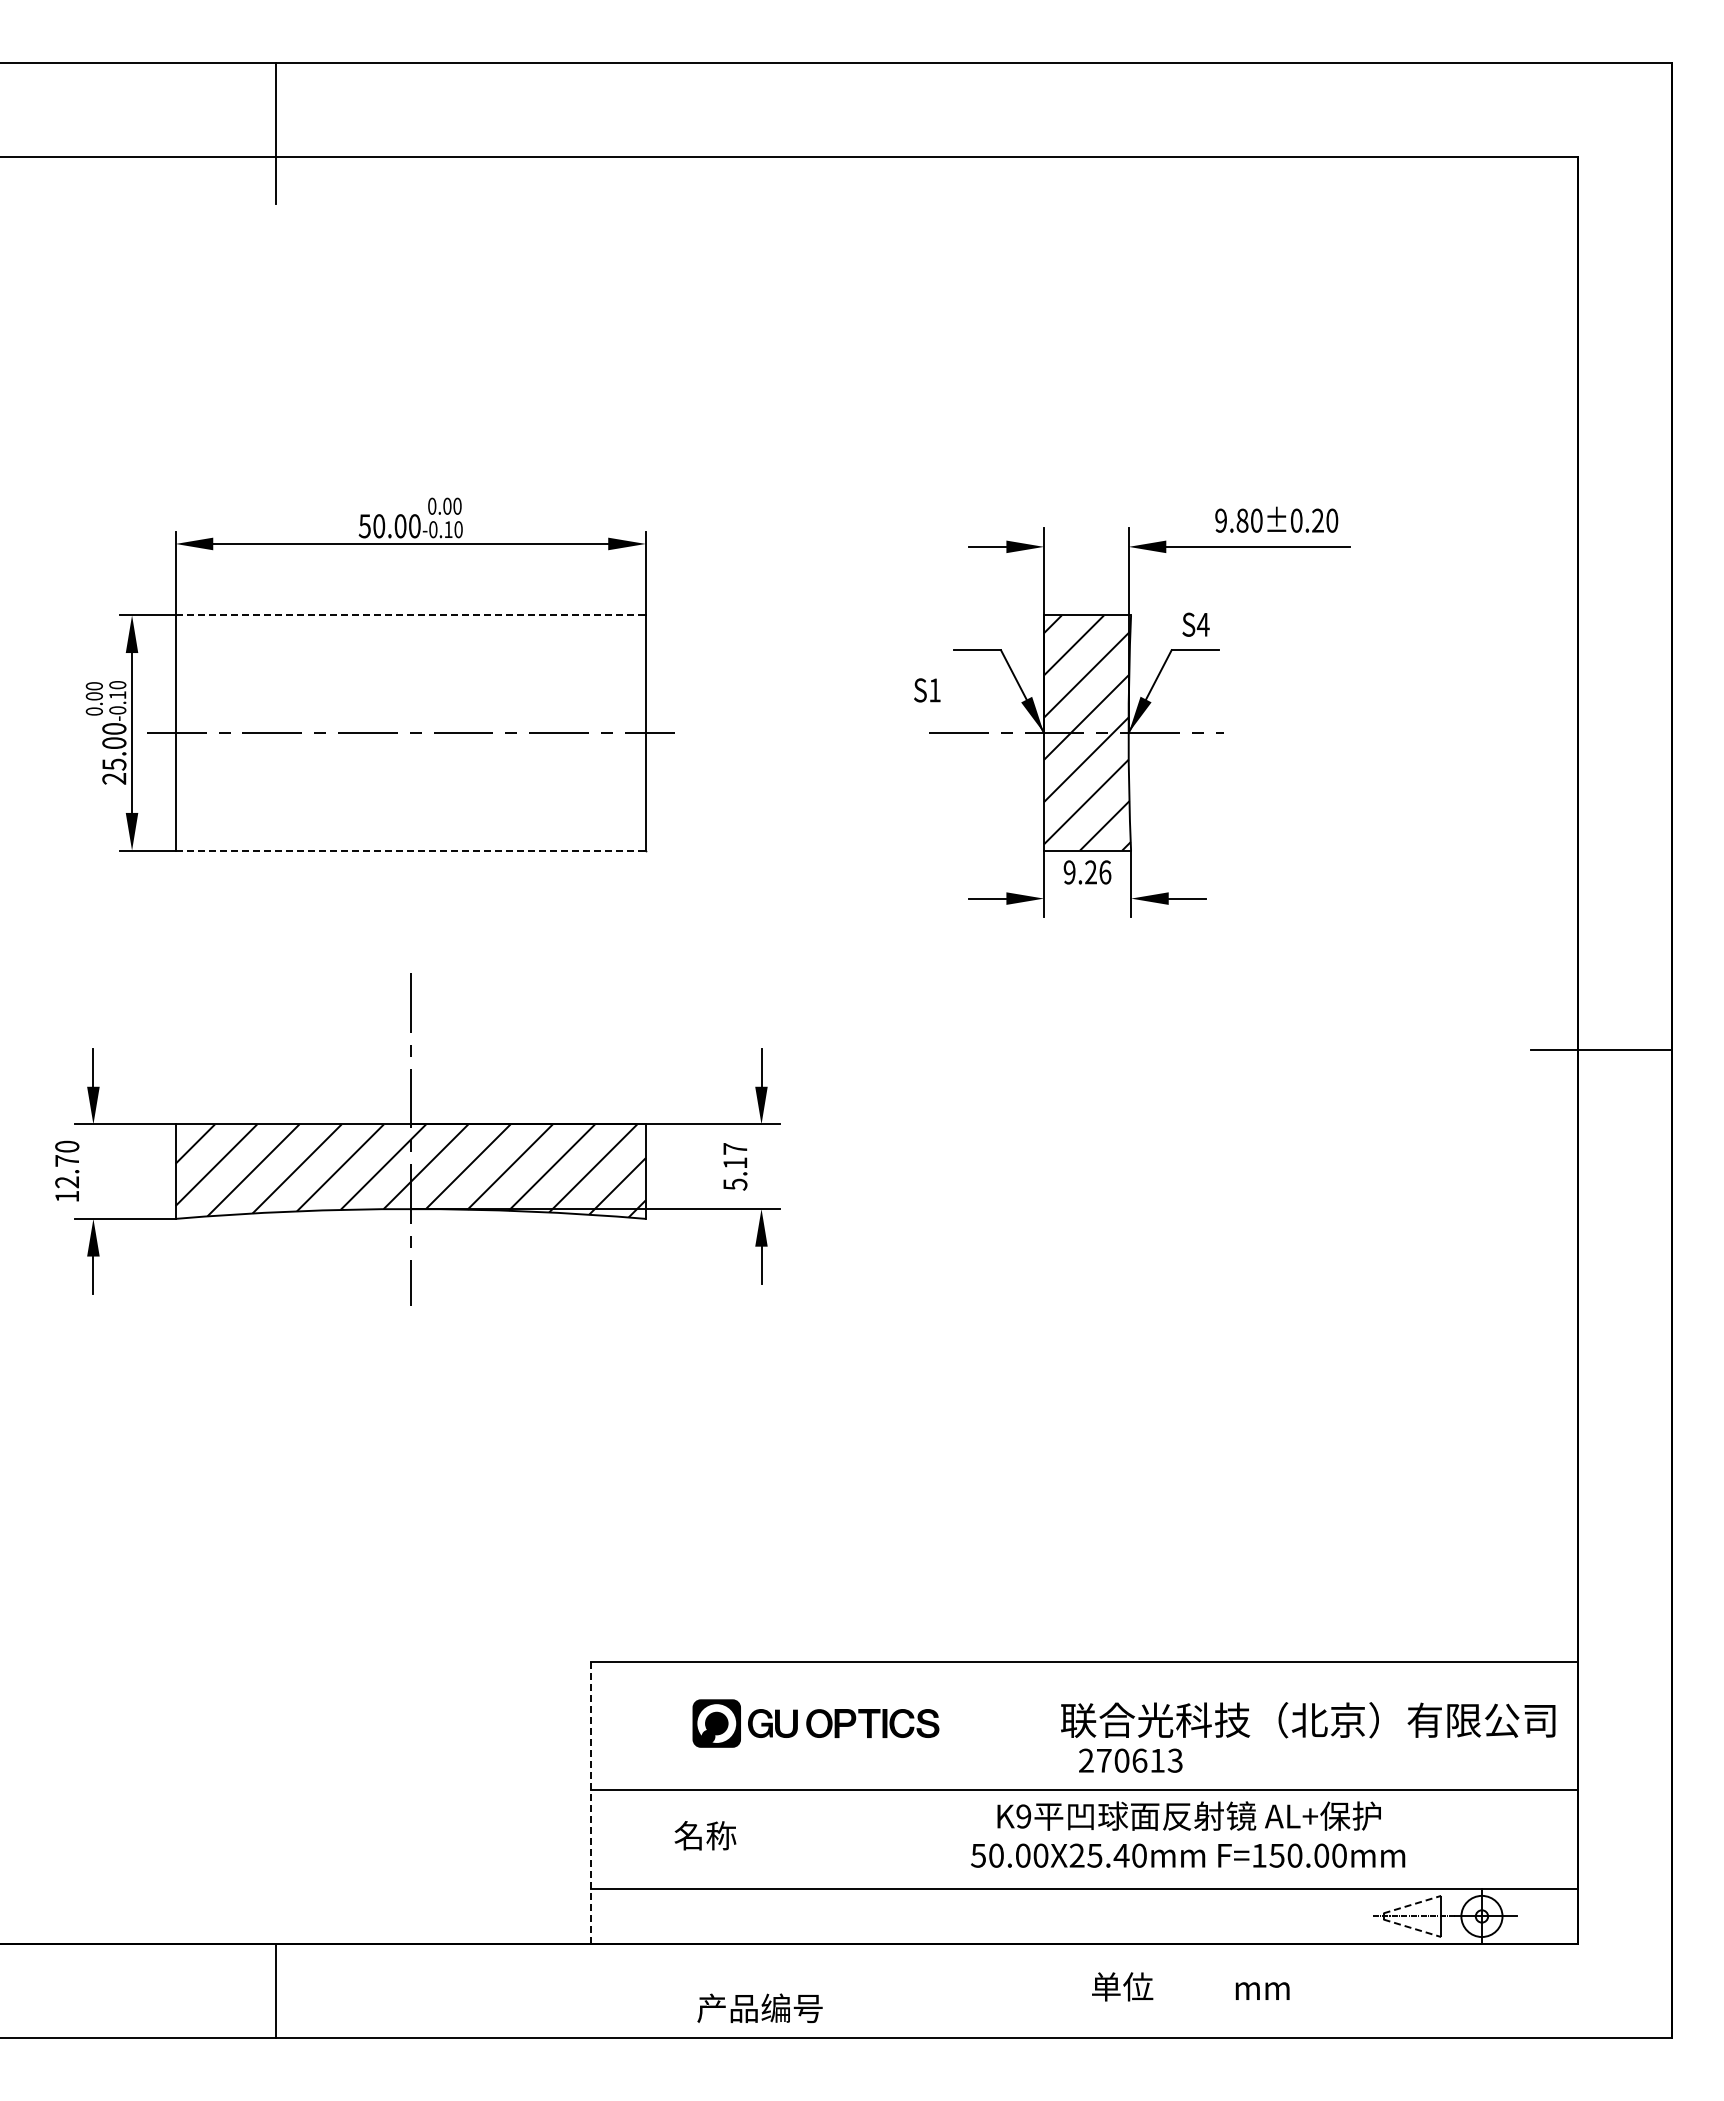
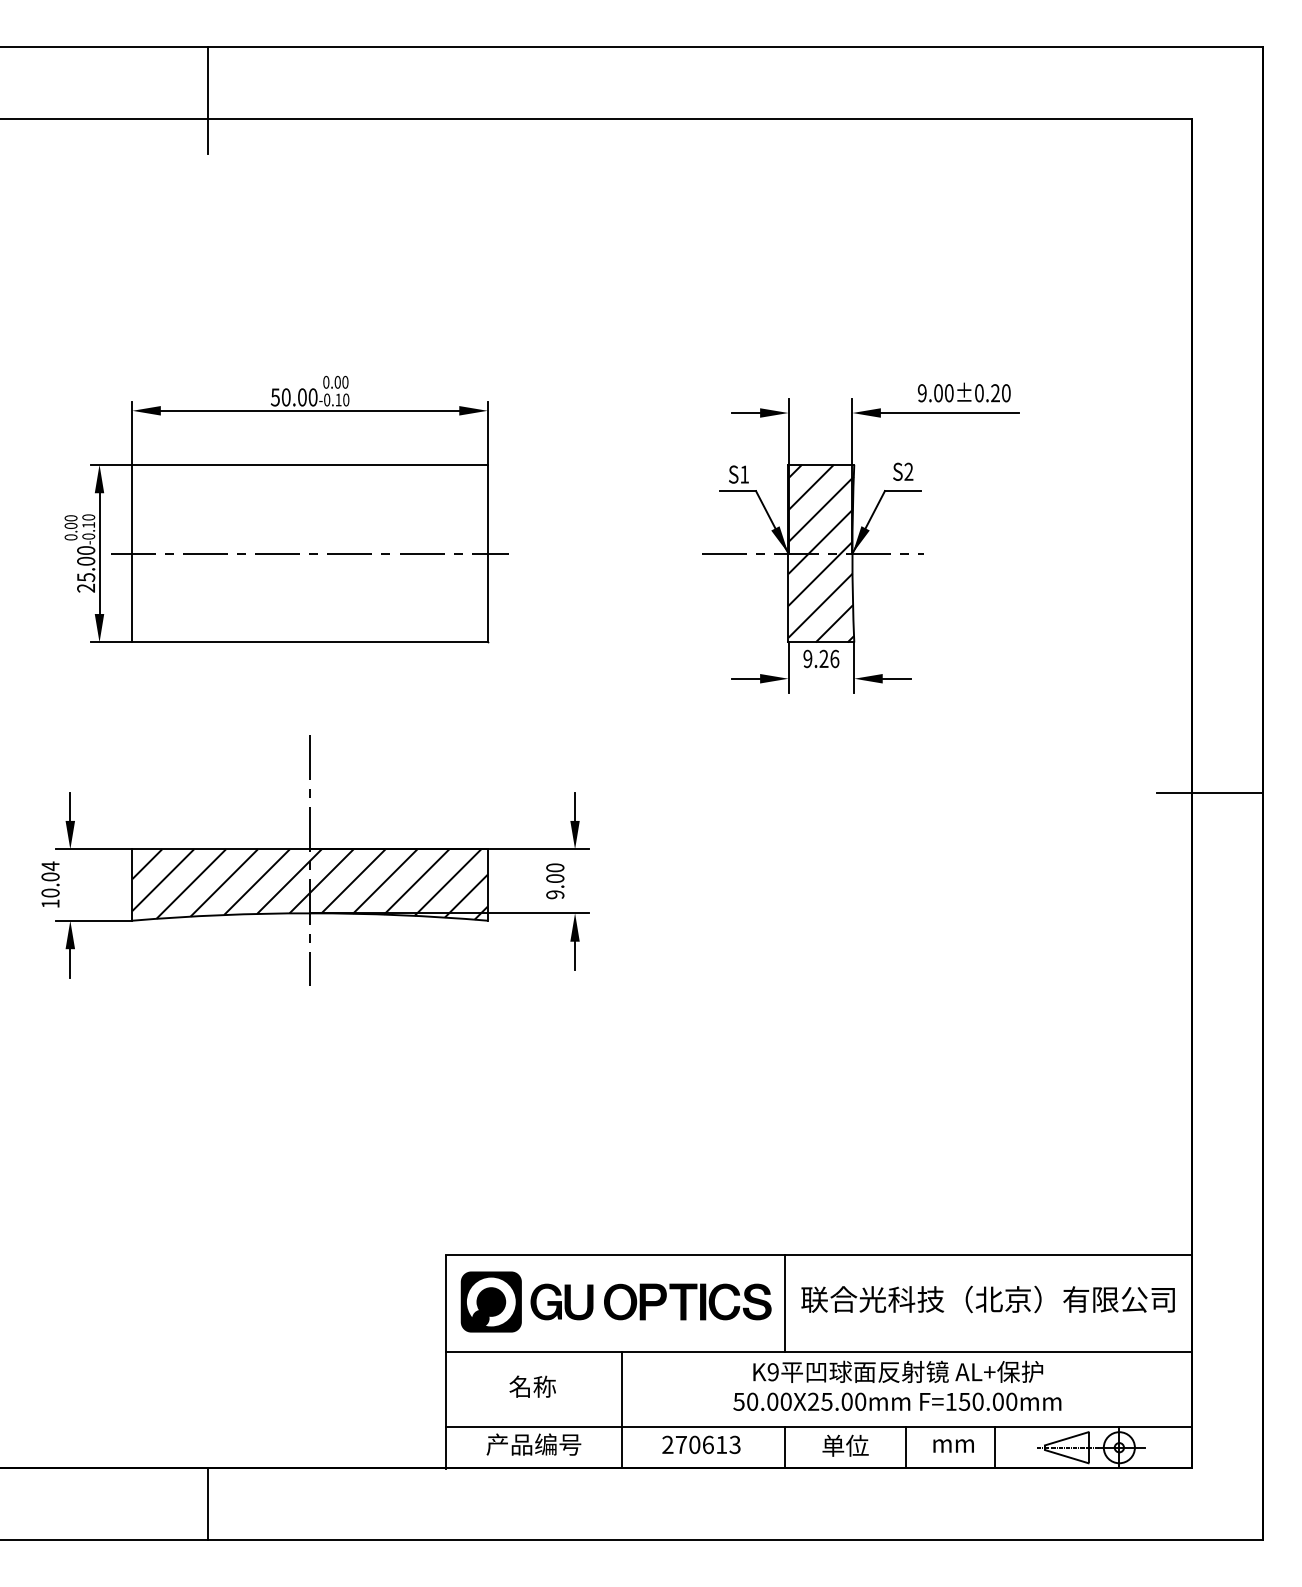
text: (1242, 520) -> (938, 393), 9.80±0.20 -> 9.00±0.20
line: (411, 615) -> (310, 464), dashed -> solid
text: (1202, 624) -> (908, 471), S4 -> S2
text: (927, 690) -> (739, 474), moved
line: (411, 850) -> (310, 642), dashed -> solid
text: (67, 1164) -> (50, 879), 12.70 -> 10.04
text: (735, 1166) -> (555, 881), 5.17 -> 9.00
part: (815, 1723) -> (615, 1301), size x1.67
line: (1038, 1725) -> (784, 1303), added
text: (1130, 1760) -> (701, 1444), moved
line: (590, 1802) -> (445, 1361), dashed -> solid
text: (1121, 1855) -> (847, 1401), ^J50.00X25.40mm -> ^J50.00X25.00mm
line: (823, 1866) -> (621, 1409), added
line: (1412, 1904) -> (1066, 1438), dashed -> solid
line: (1038, 1915) -> (784, 1447), added
line: (1199, 1915) -> (905, 1447), added
line: (1317, 1915) -> (995, 1447), added
line: (1412, 1928) -> (1066, 1456), dashed -> solid
text: (1122, 1986) -> (845, 1445), moved
text: (1262, 1990) -> (953, 1445), moved
text: (759, 2008) -> (533, 1444), moved

